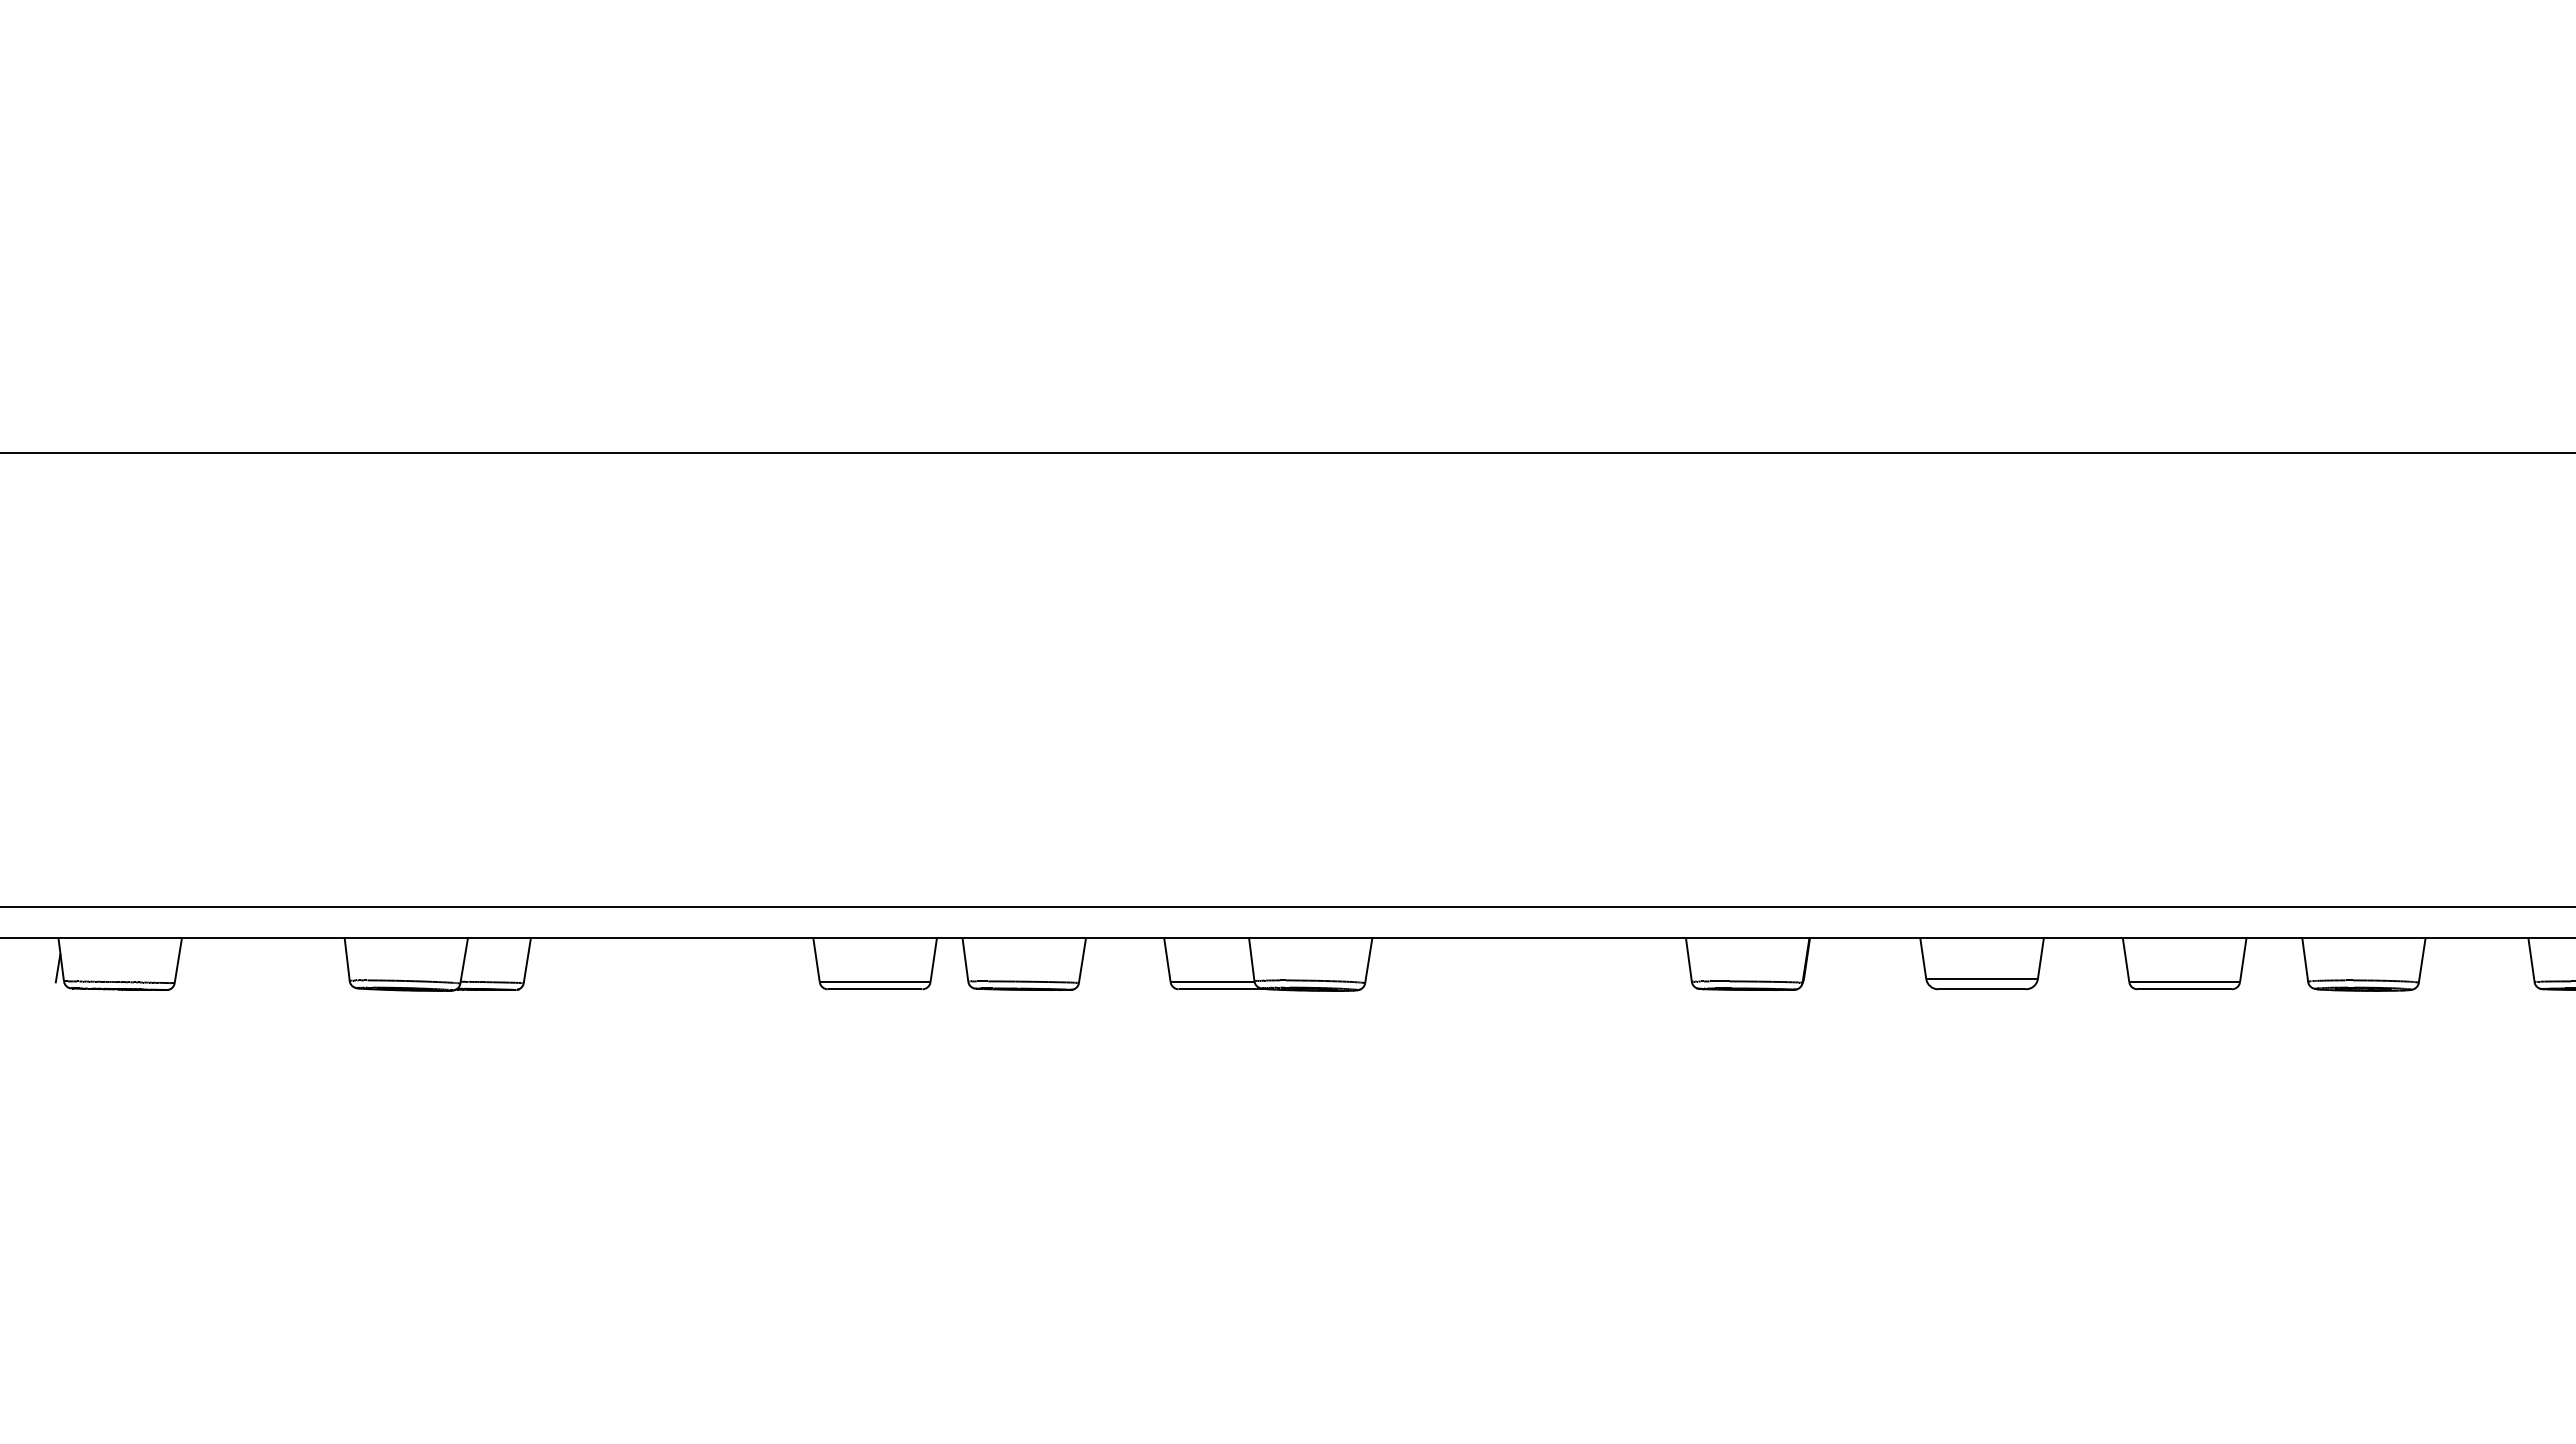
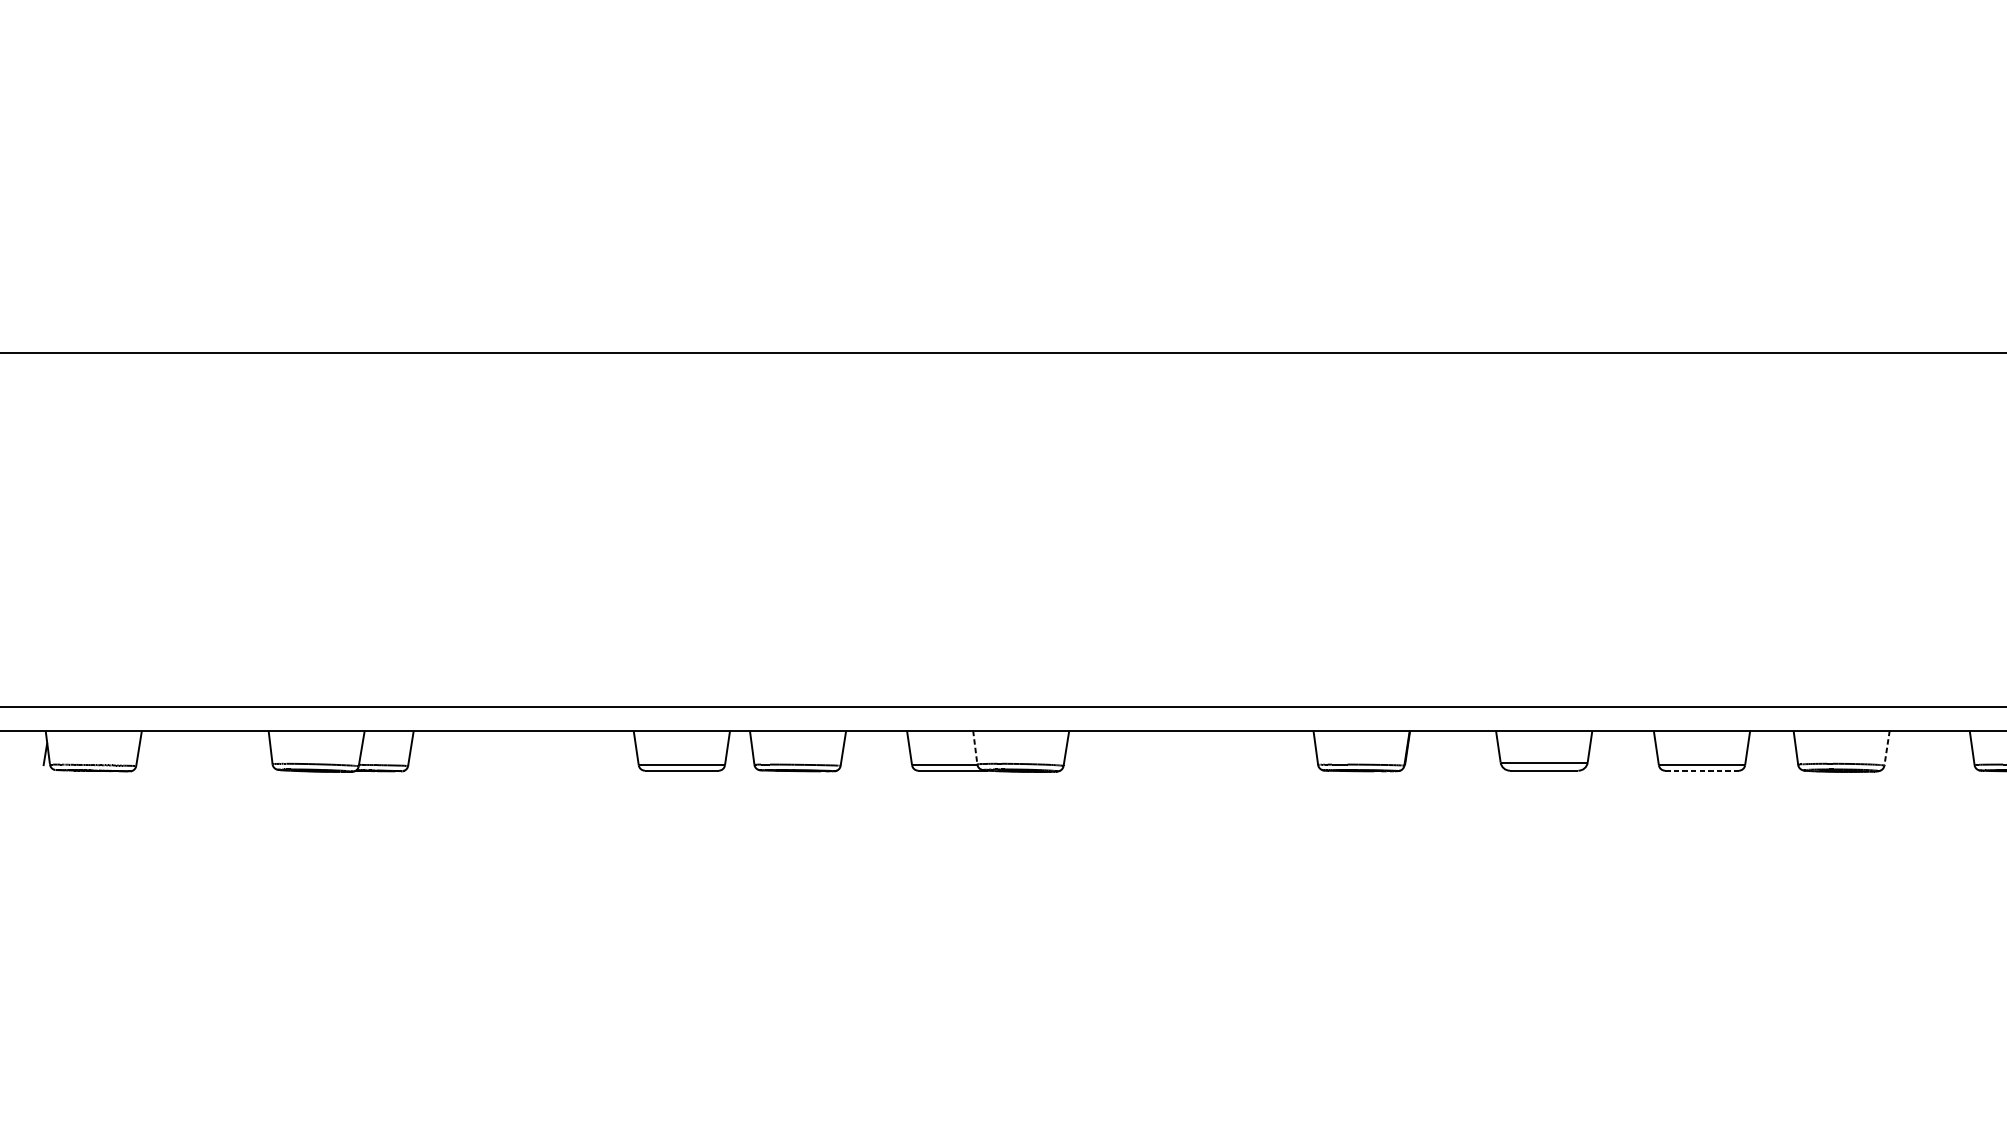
line: (1251, 959) -> (975, 747), solid -> dashed
line: (2422, 960) -> (1887, 748), solid -> dashed
line: (2185, 989) -> (1702, 770), solid -> dashed

